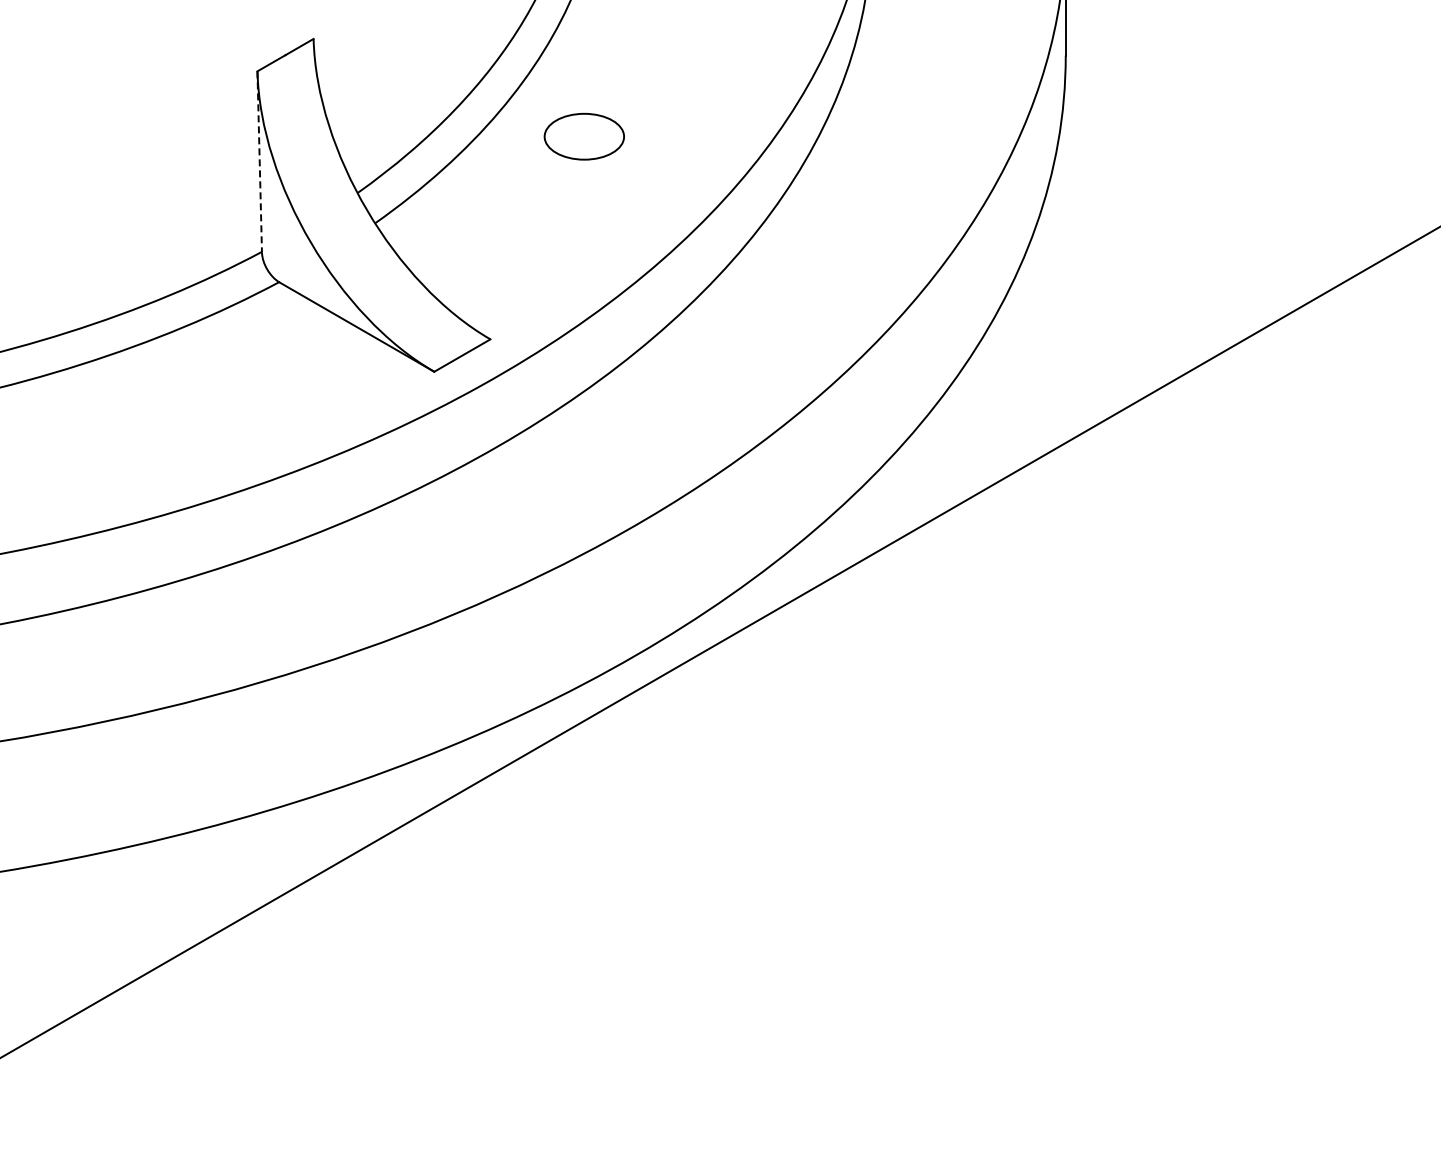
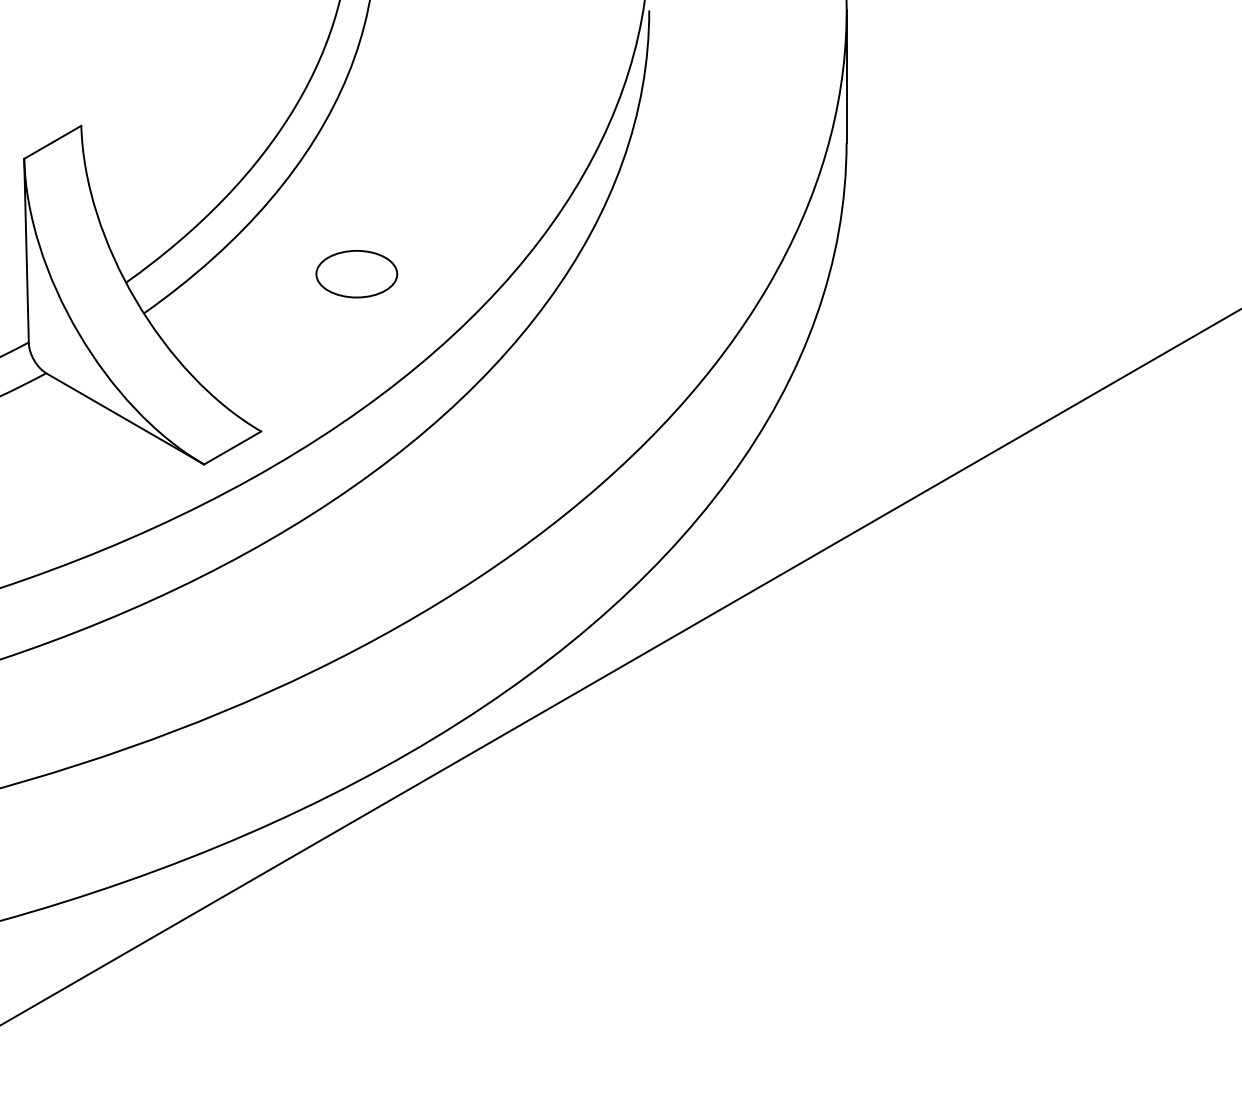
part: (583, 136) -> (355, 273), moved
line: (259, 161) -> (26, 250), dashed -> solid

